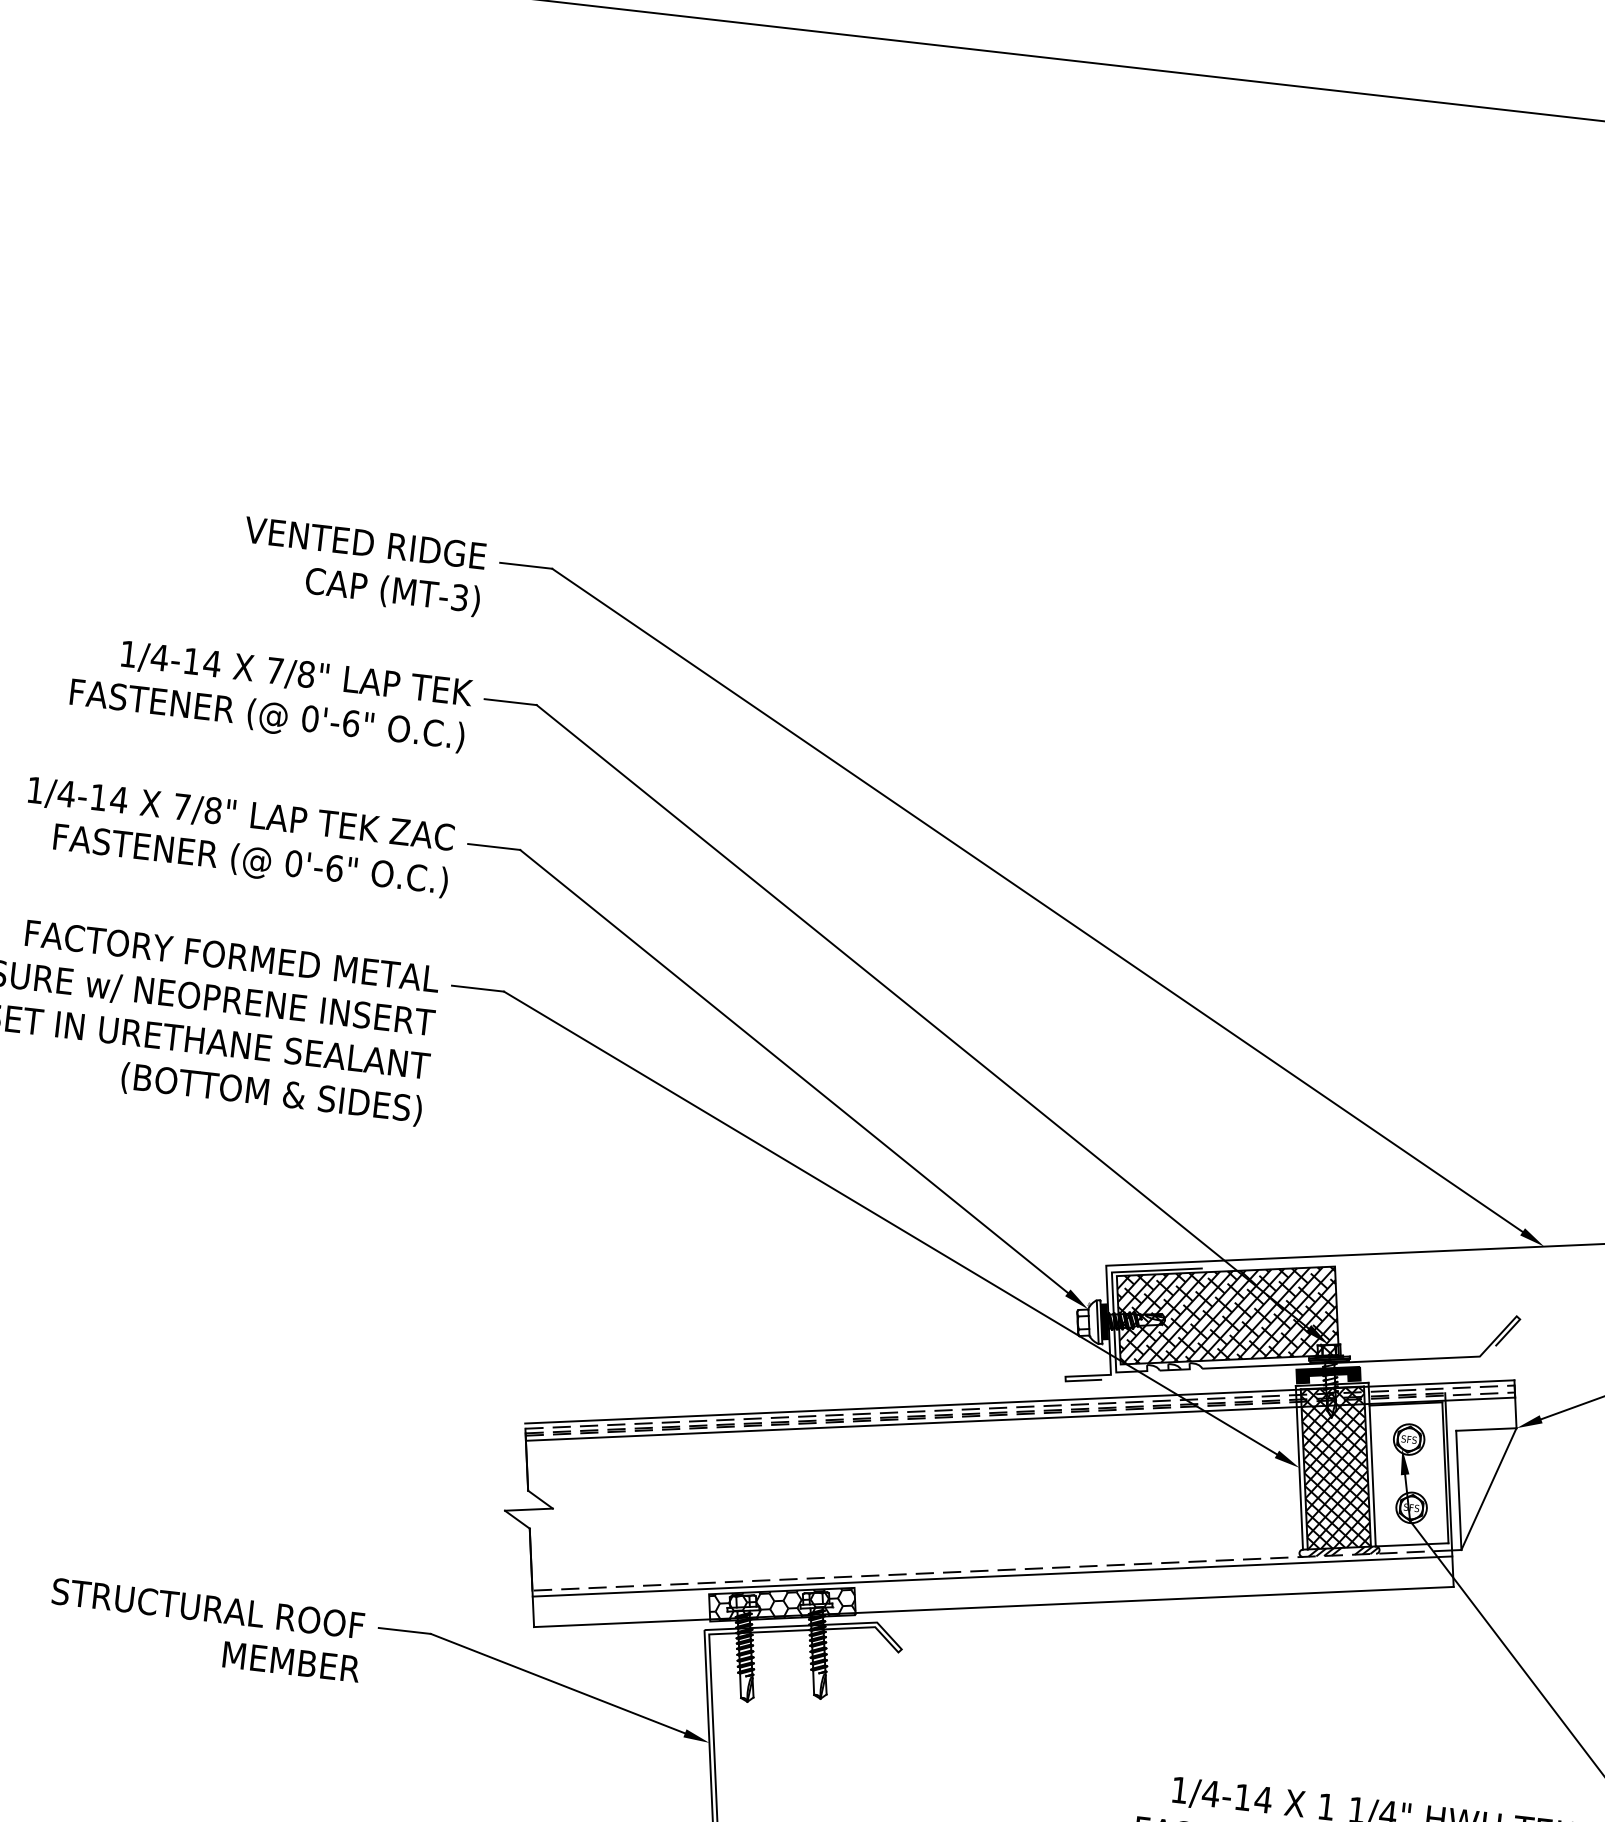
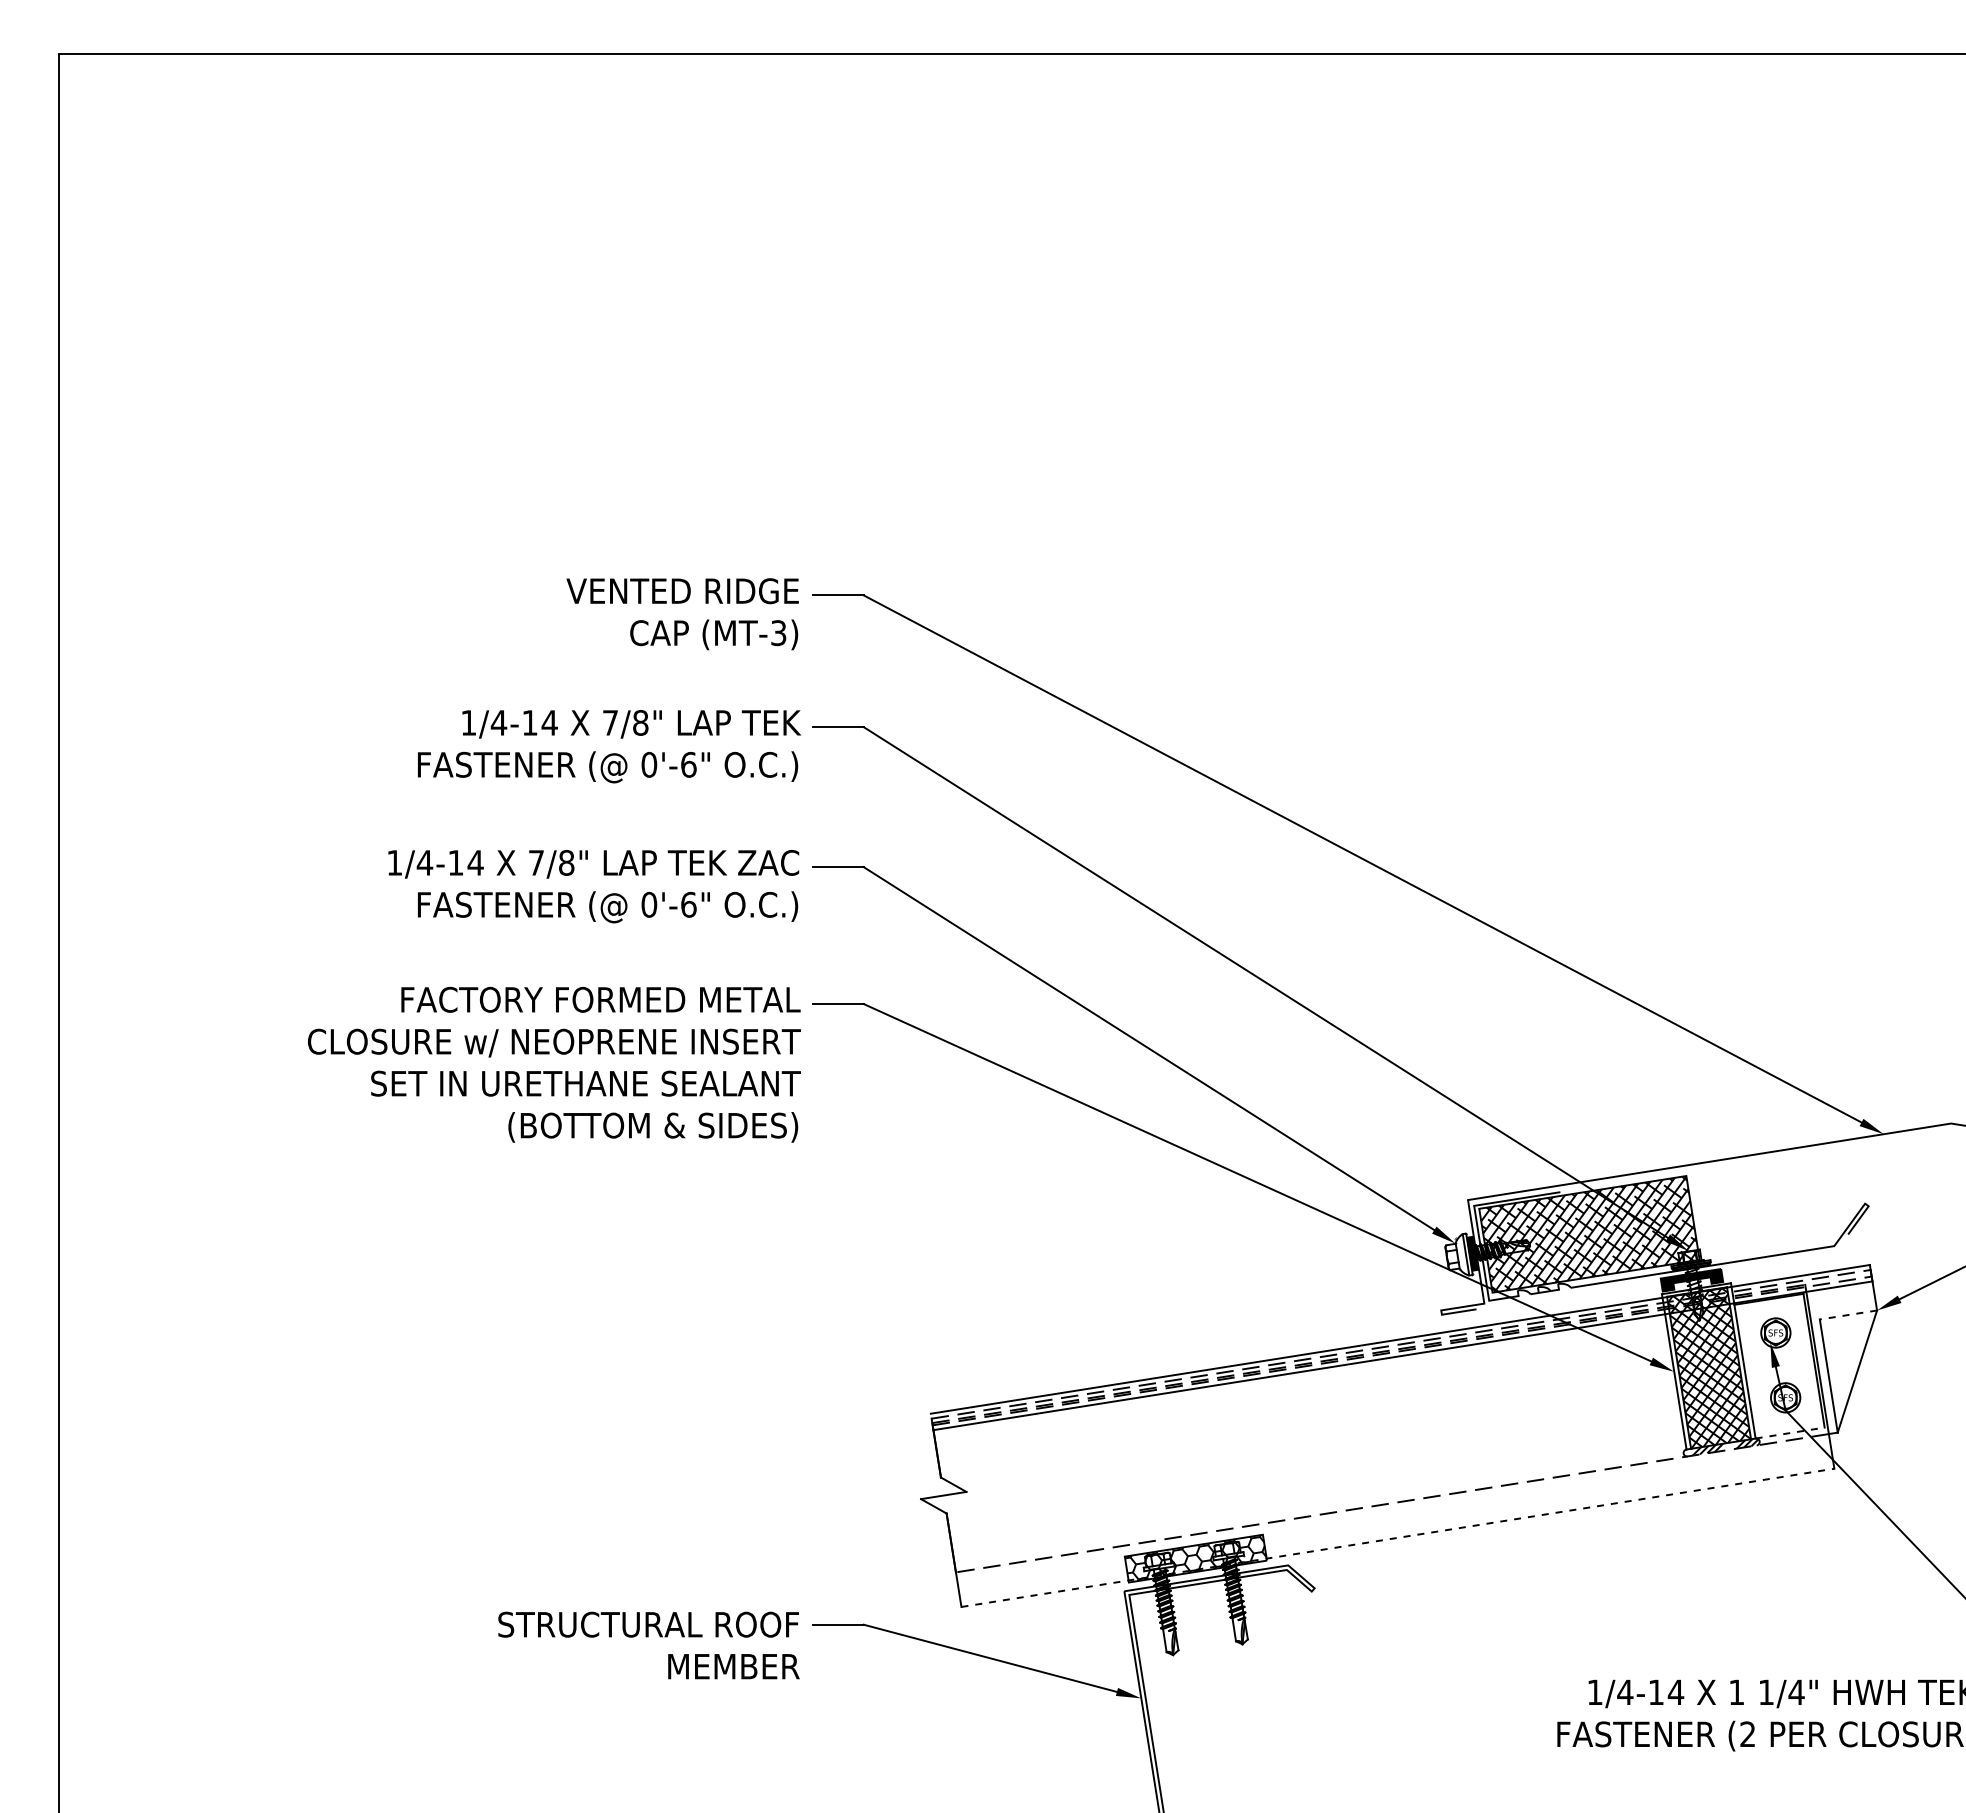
line: (1486, 1430) -> (1848, 1315), solid -> dashed
line: (1412, 1545) -> (1790, 1433), solid -> dashed
line: (991, 1576) -> (1392, 1508), removed
line: (993, 1606) -> (1397, 1537), solid -> dashed

